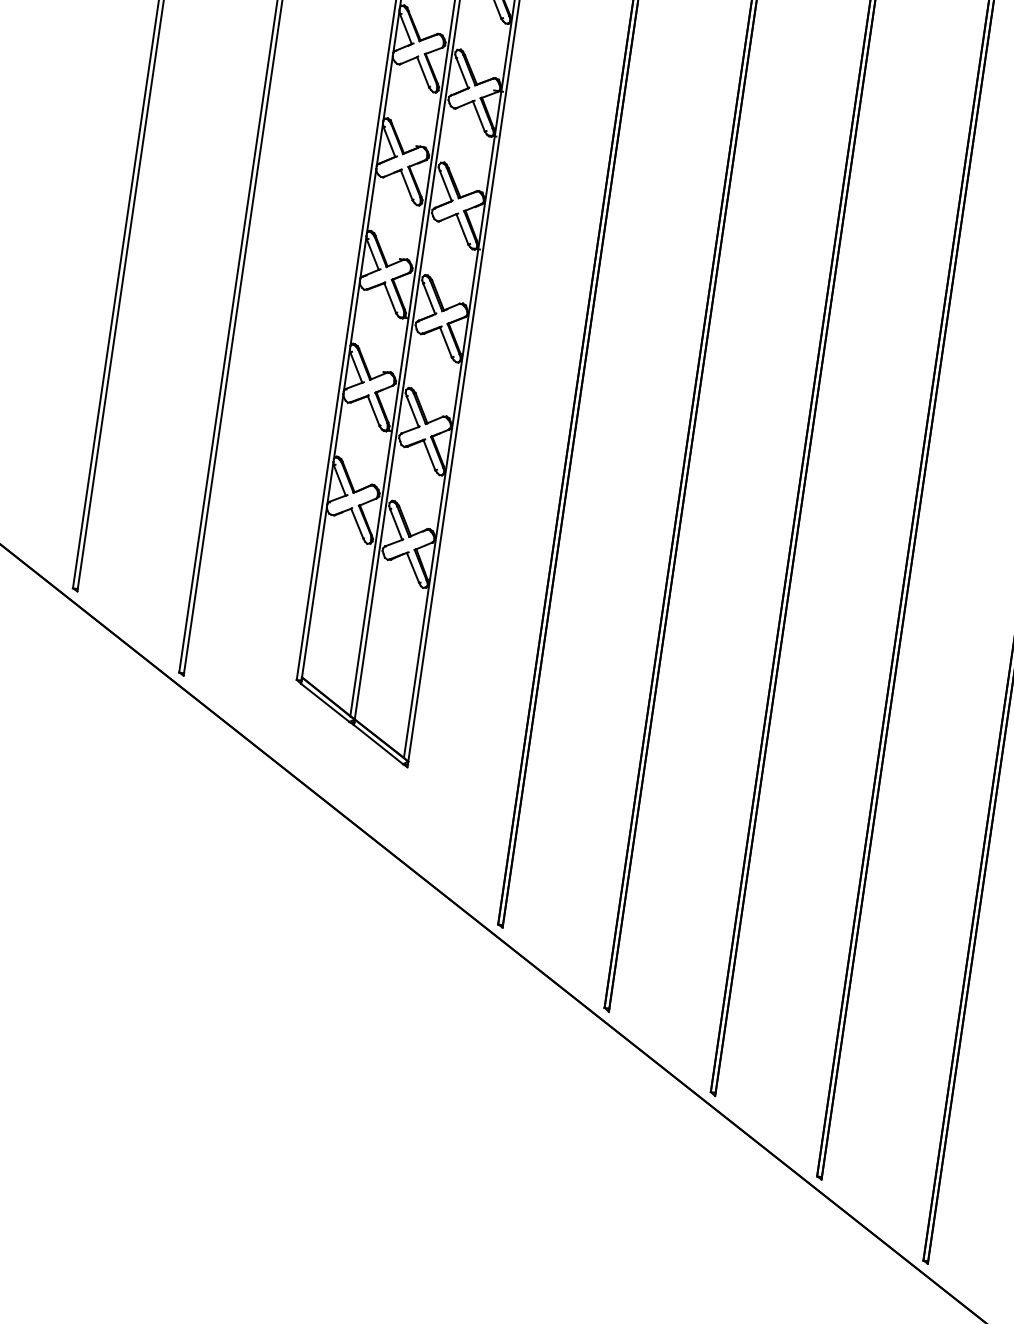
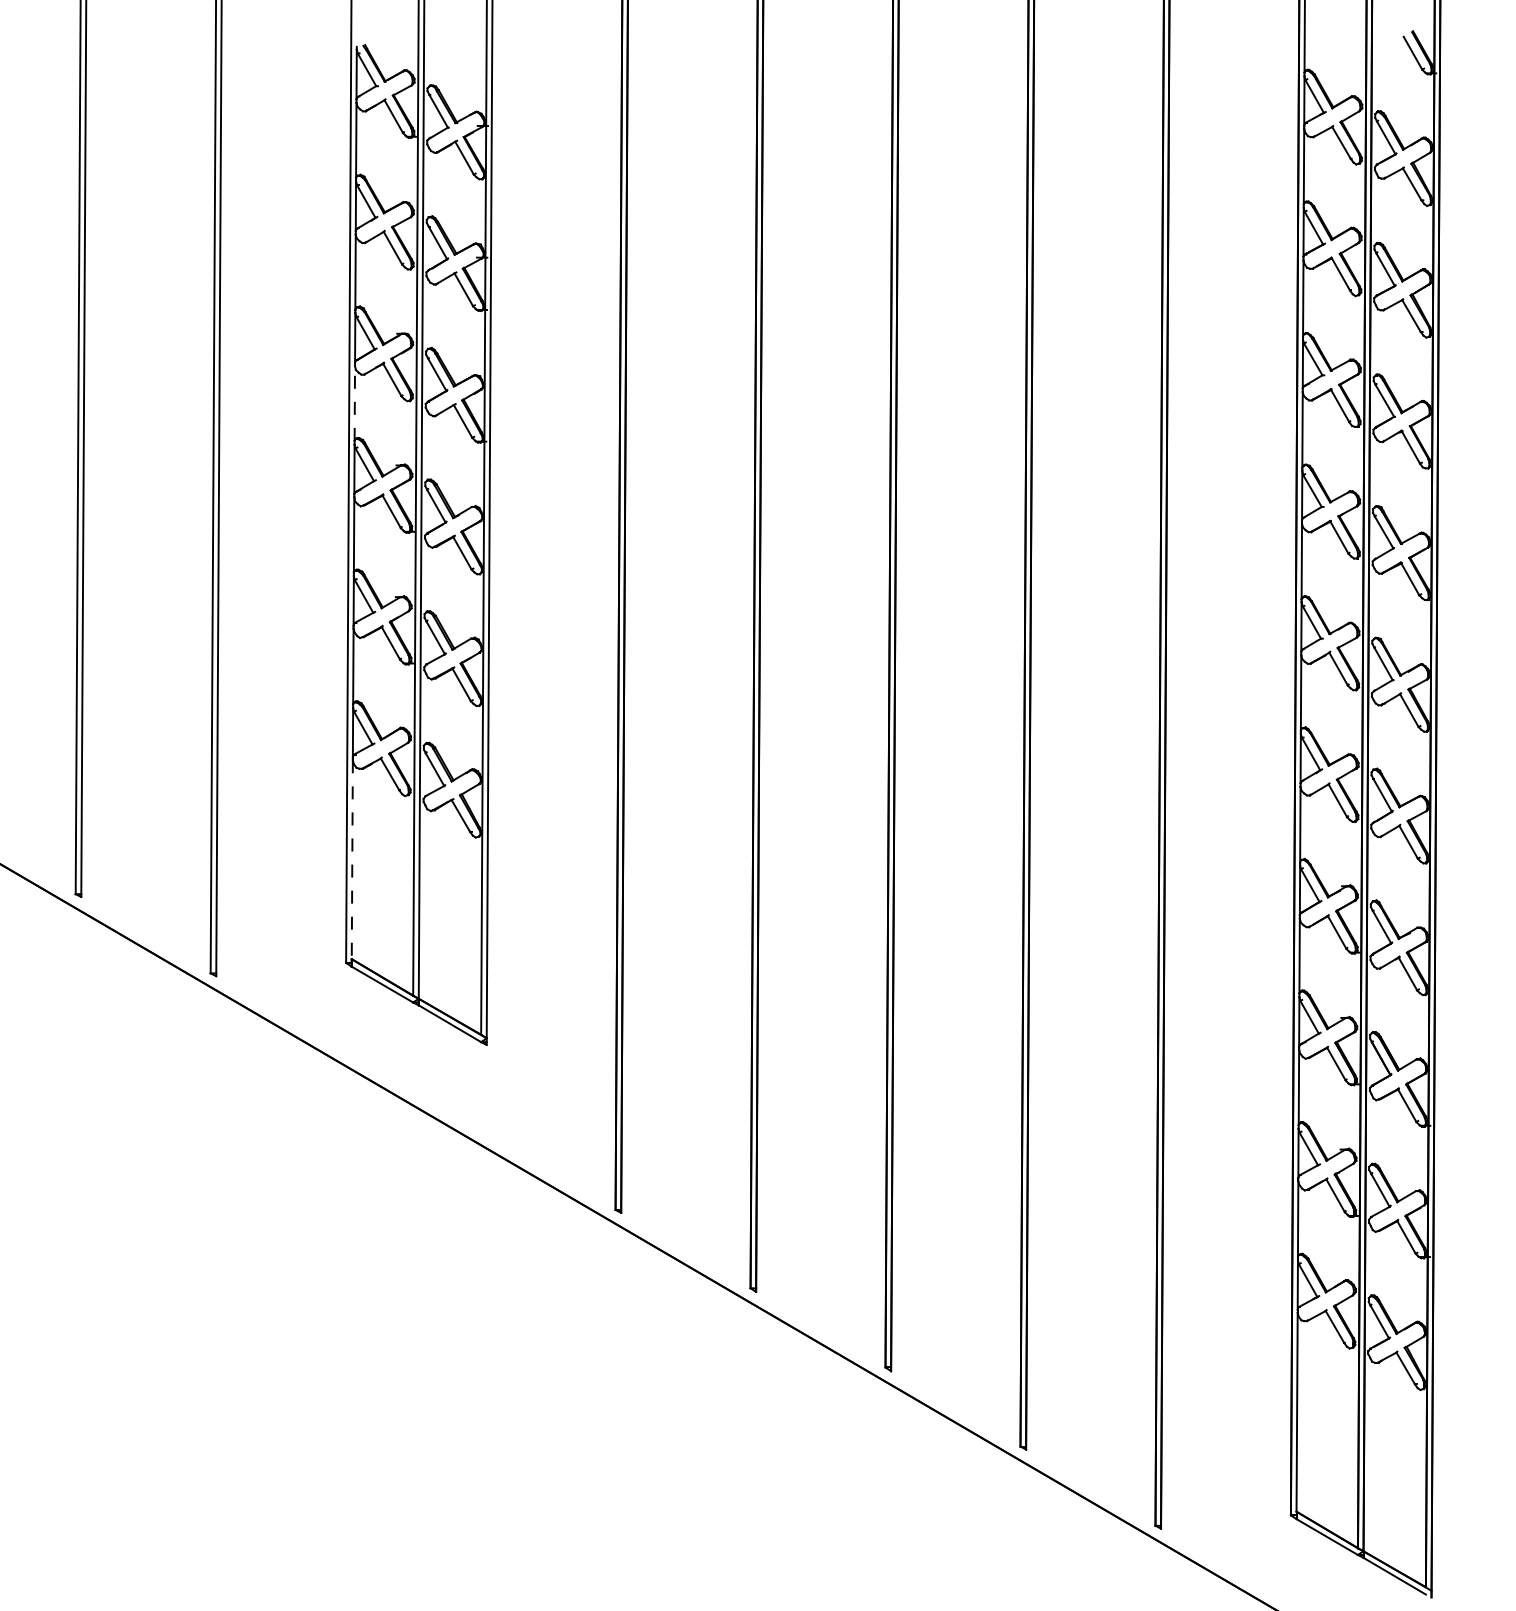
line: (371, 200) -> (354, 403), solid -> dashed
line: (314, 592) -> (352, 860), solid -> dashed

